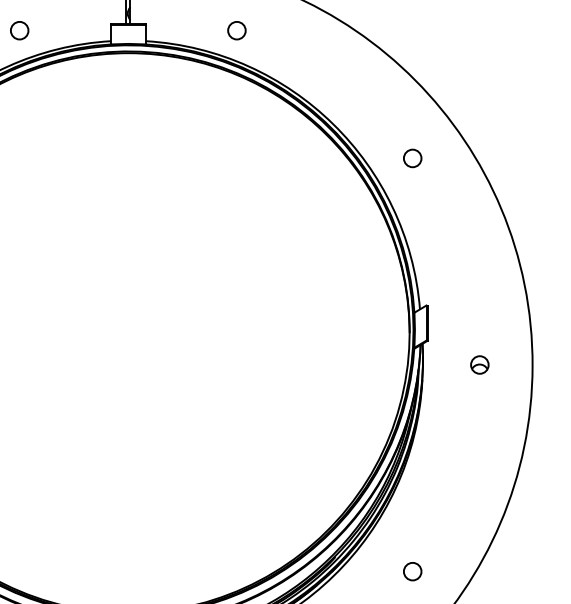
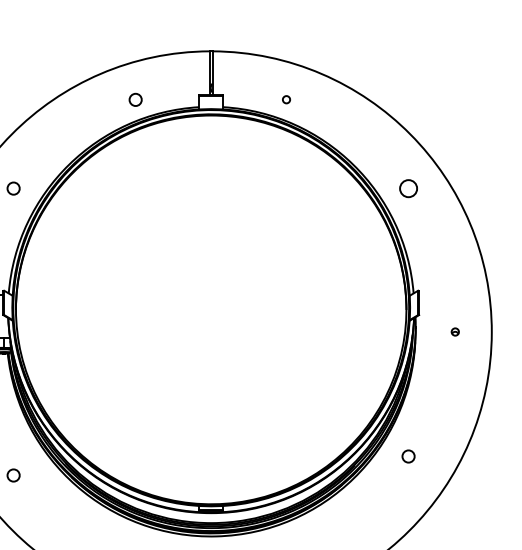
circle: (236, 30) -> (286, 99), size x0.6
circle: (412, 158) -> (408, 188), size x1.4
part: (480, 364) -> (455, 331), size x0.6
circle: (412, 571) -> (408, 456), moved

